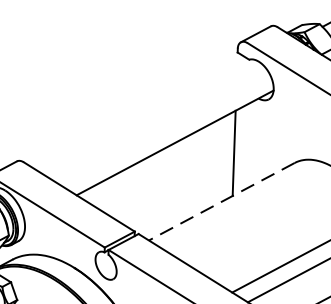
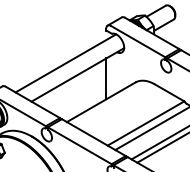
line: (150, 118) -> (65, 63), added
line: (222, 202) -> (101, 102), dashed -> solid

